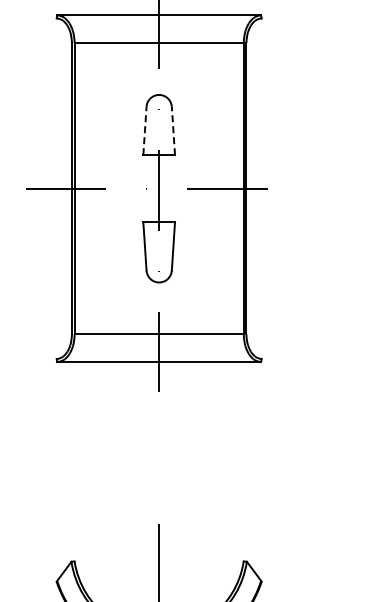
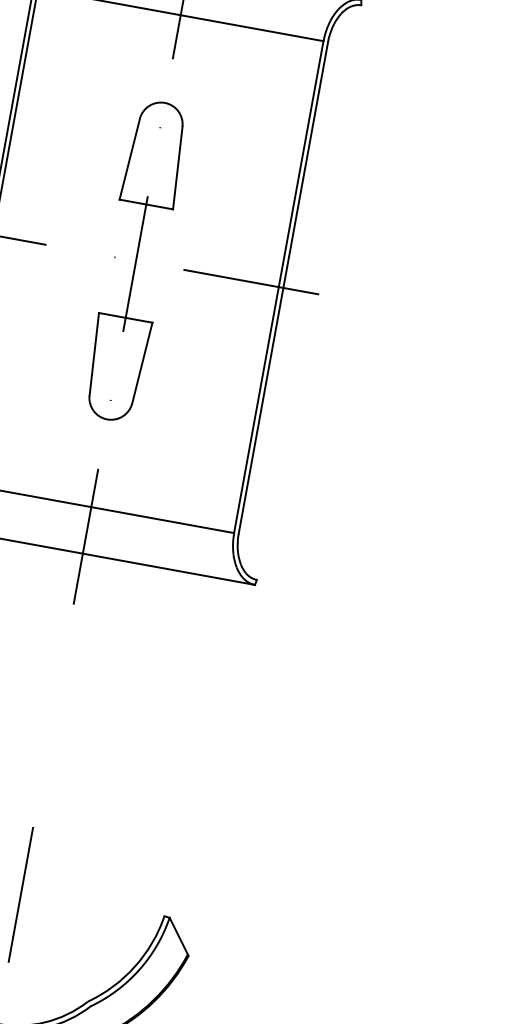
line: (144, 130) -> (129, 158), dashed -> solid
line: (173, 130) -> (178, 167), dashed -> solid

